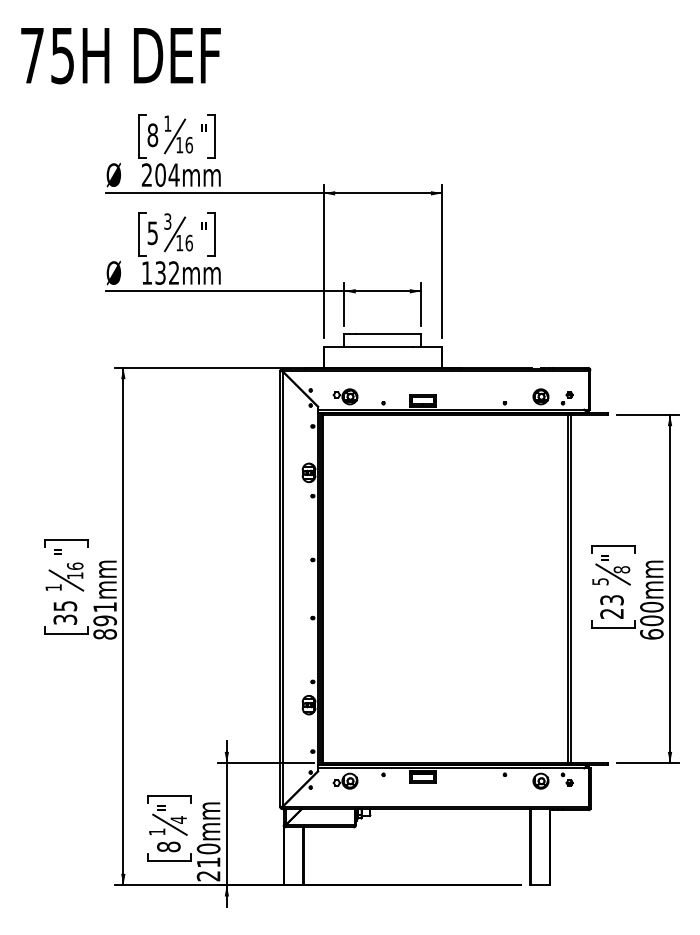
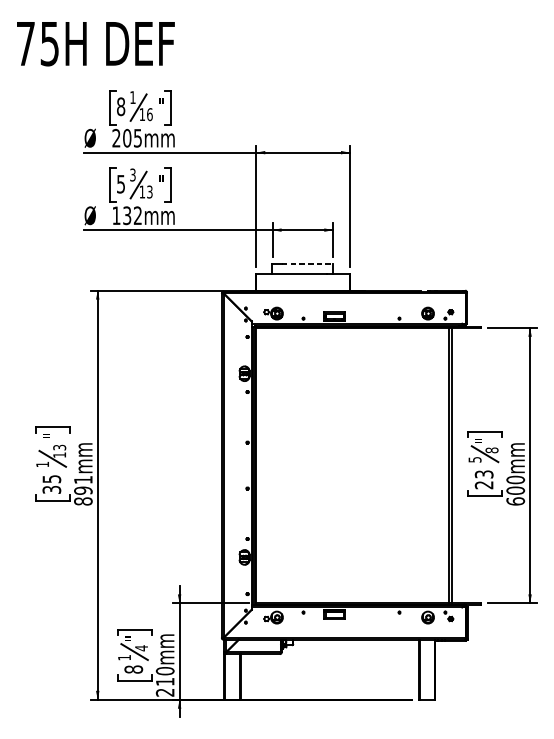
text: (173, 174) -> (137, 137), 204mm -> 205mm
text: (188, 242) -> (149, 191), 16 -> 13
line: (389, 334) -> (308, 264), solid -> dashed
text: (75, 565) -> (59, 446), 16 -> 13

